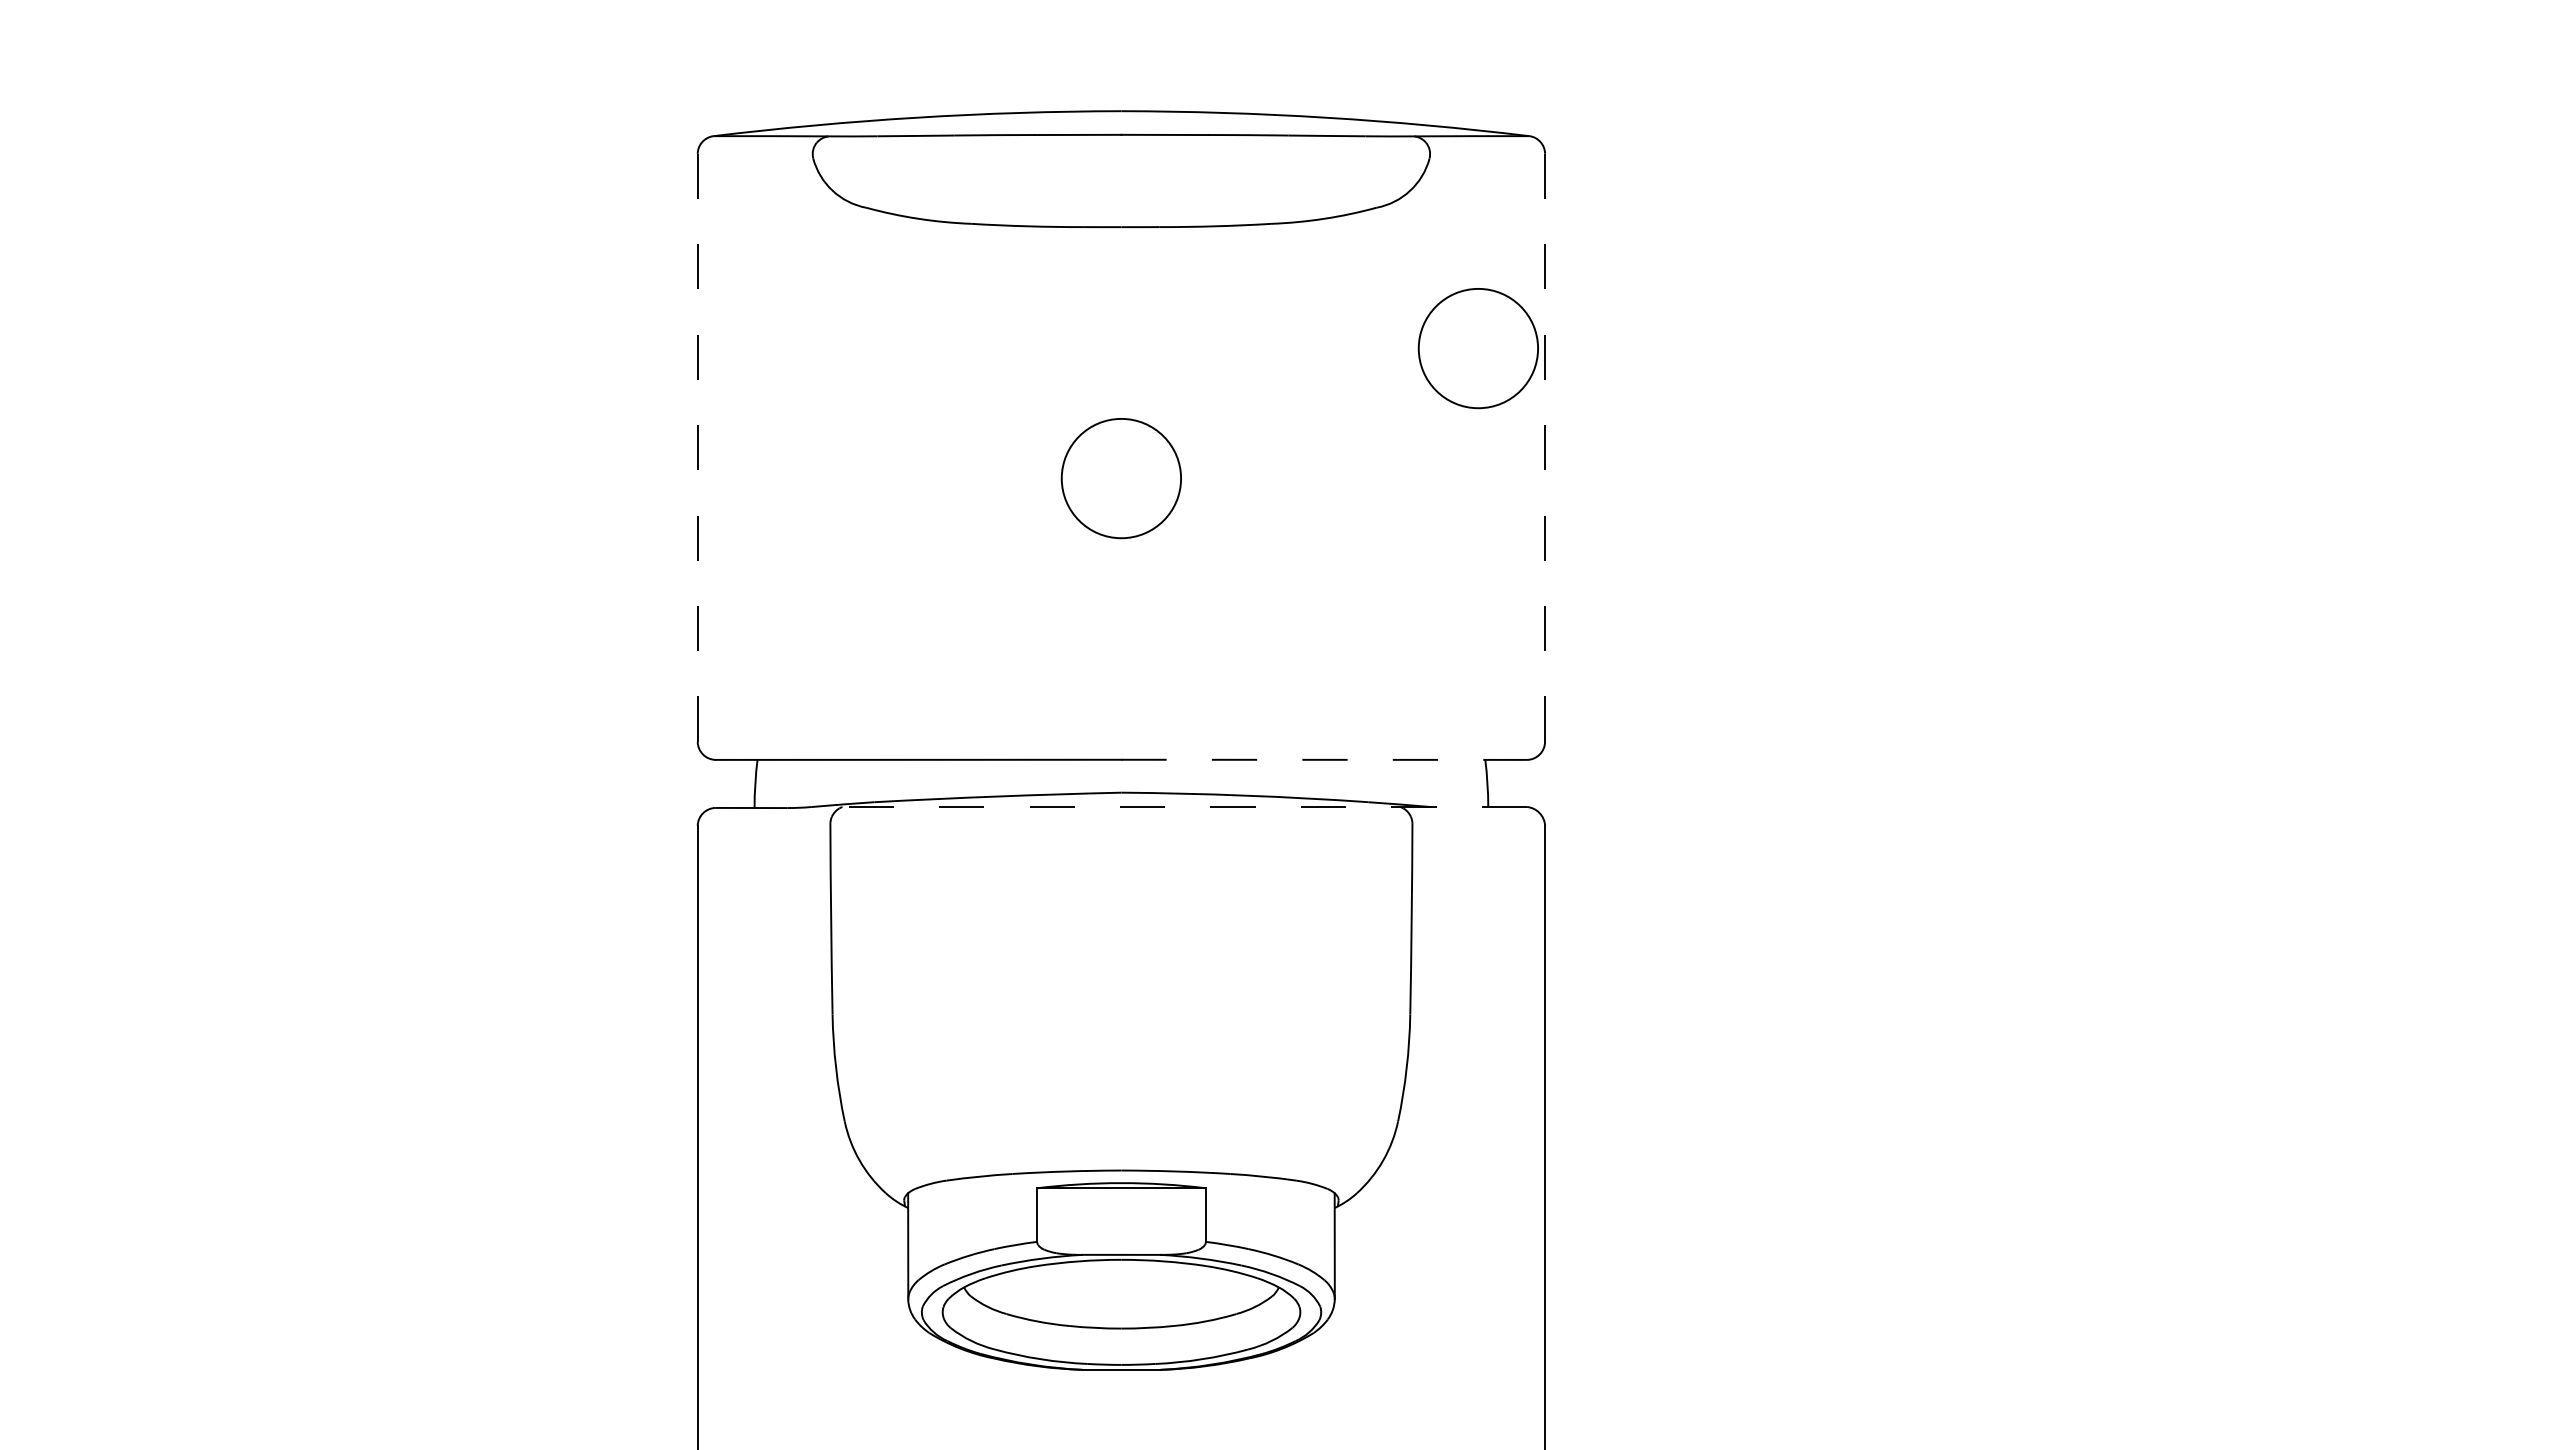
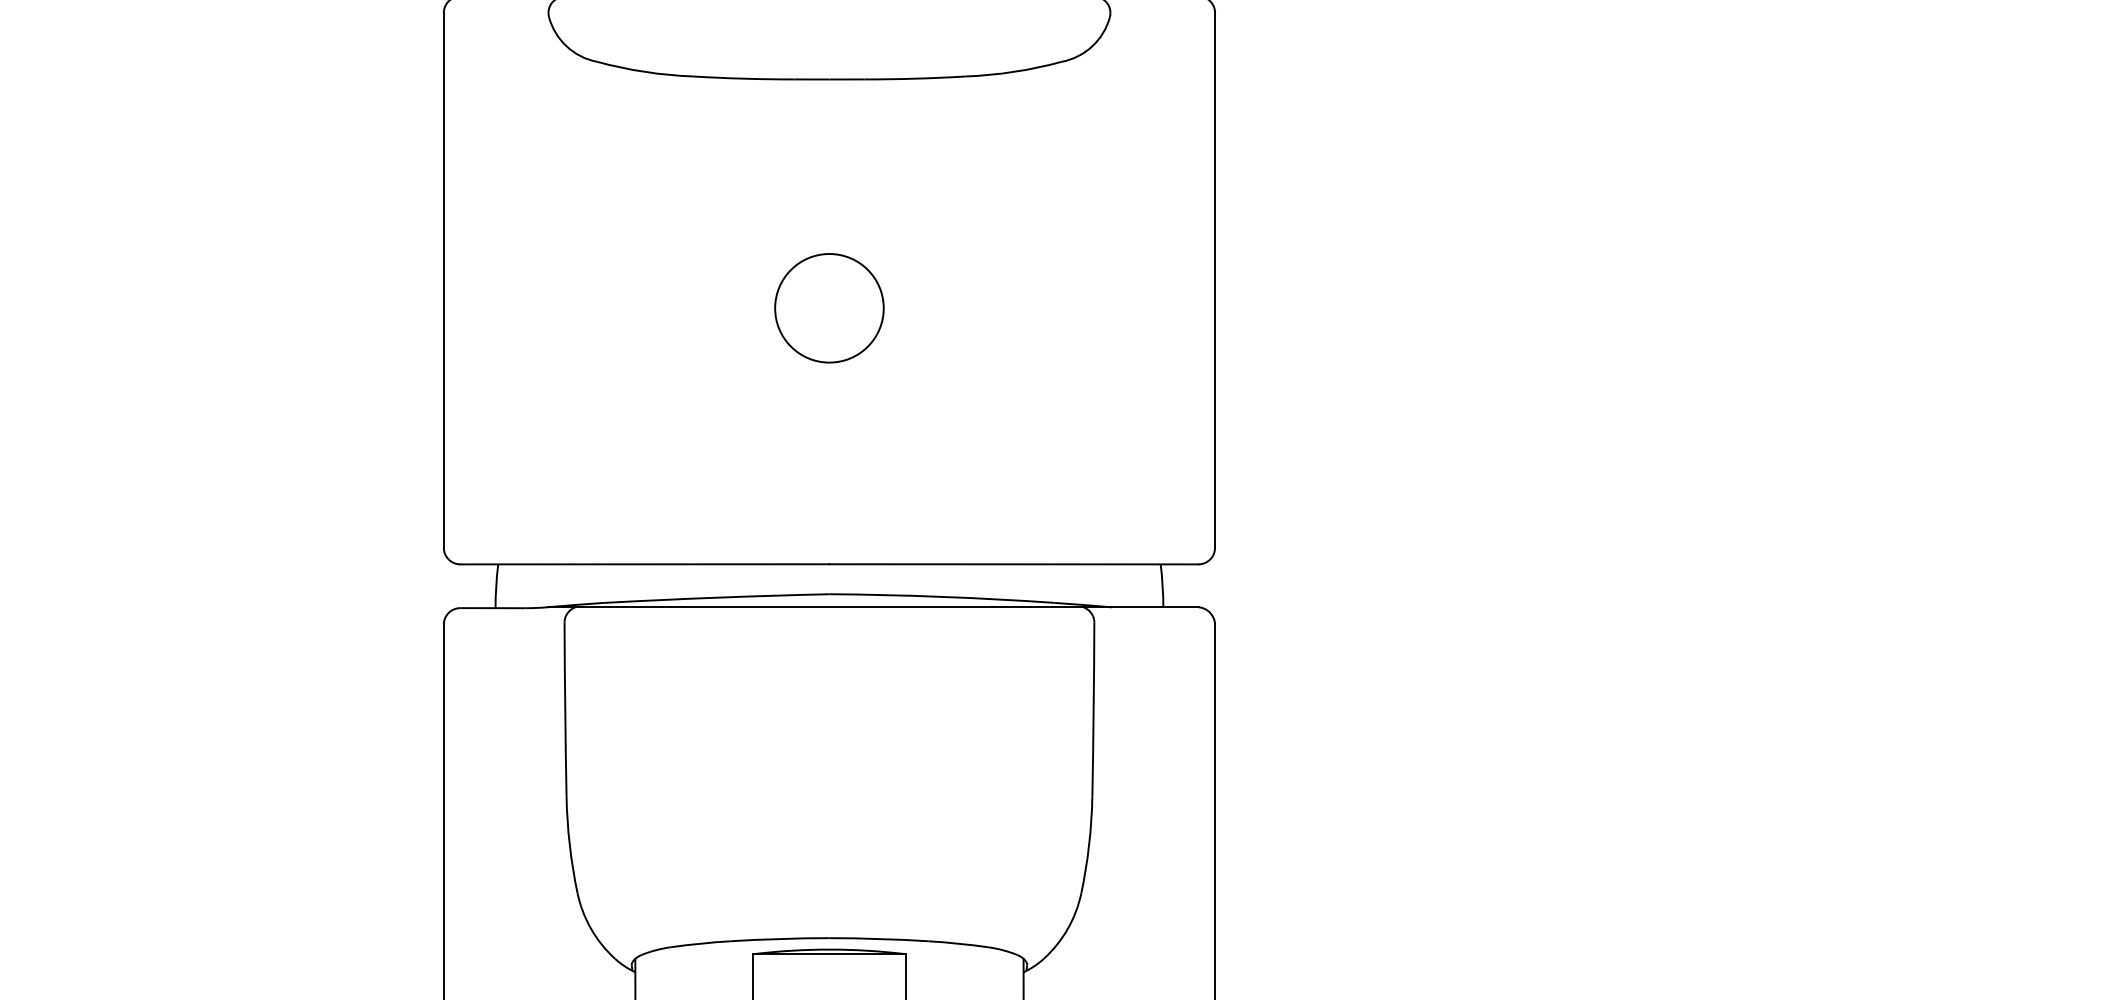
circle: (1477, 348) -> (1153, 189), removed
line: (697, 447) -> (443, 280), dashed -> solid
line: (1545, 447) -> (1215, 280), dashed -> solid
line: (1324, 759) -> (1014, 564), dashed -> solid
line: (1169, 807) -> (873, 607), dashed -> solid

